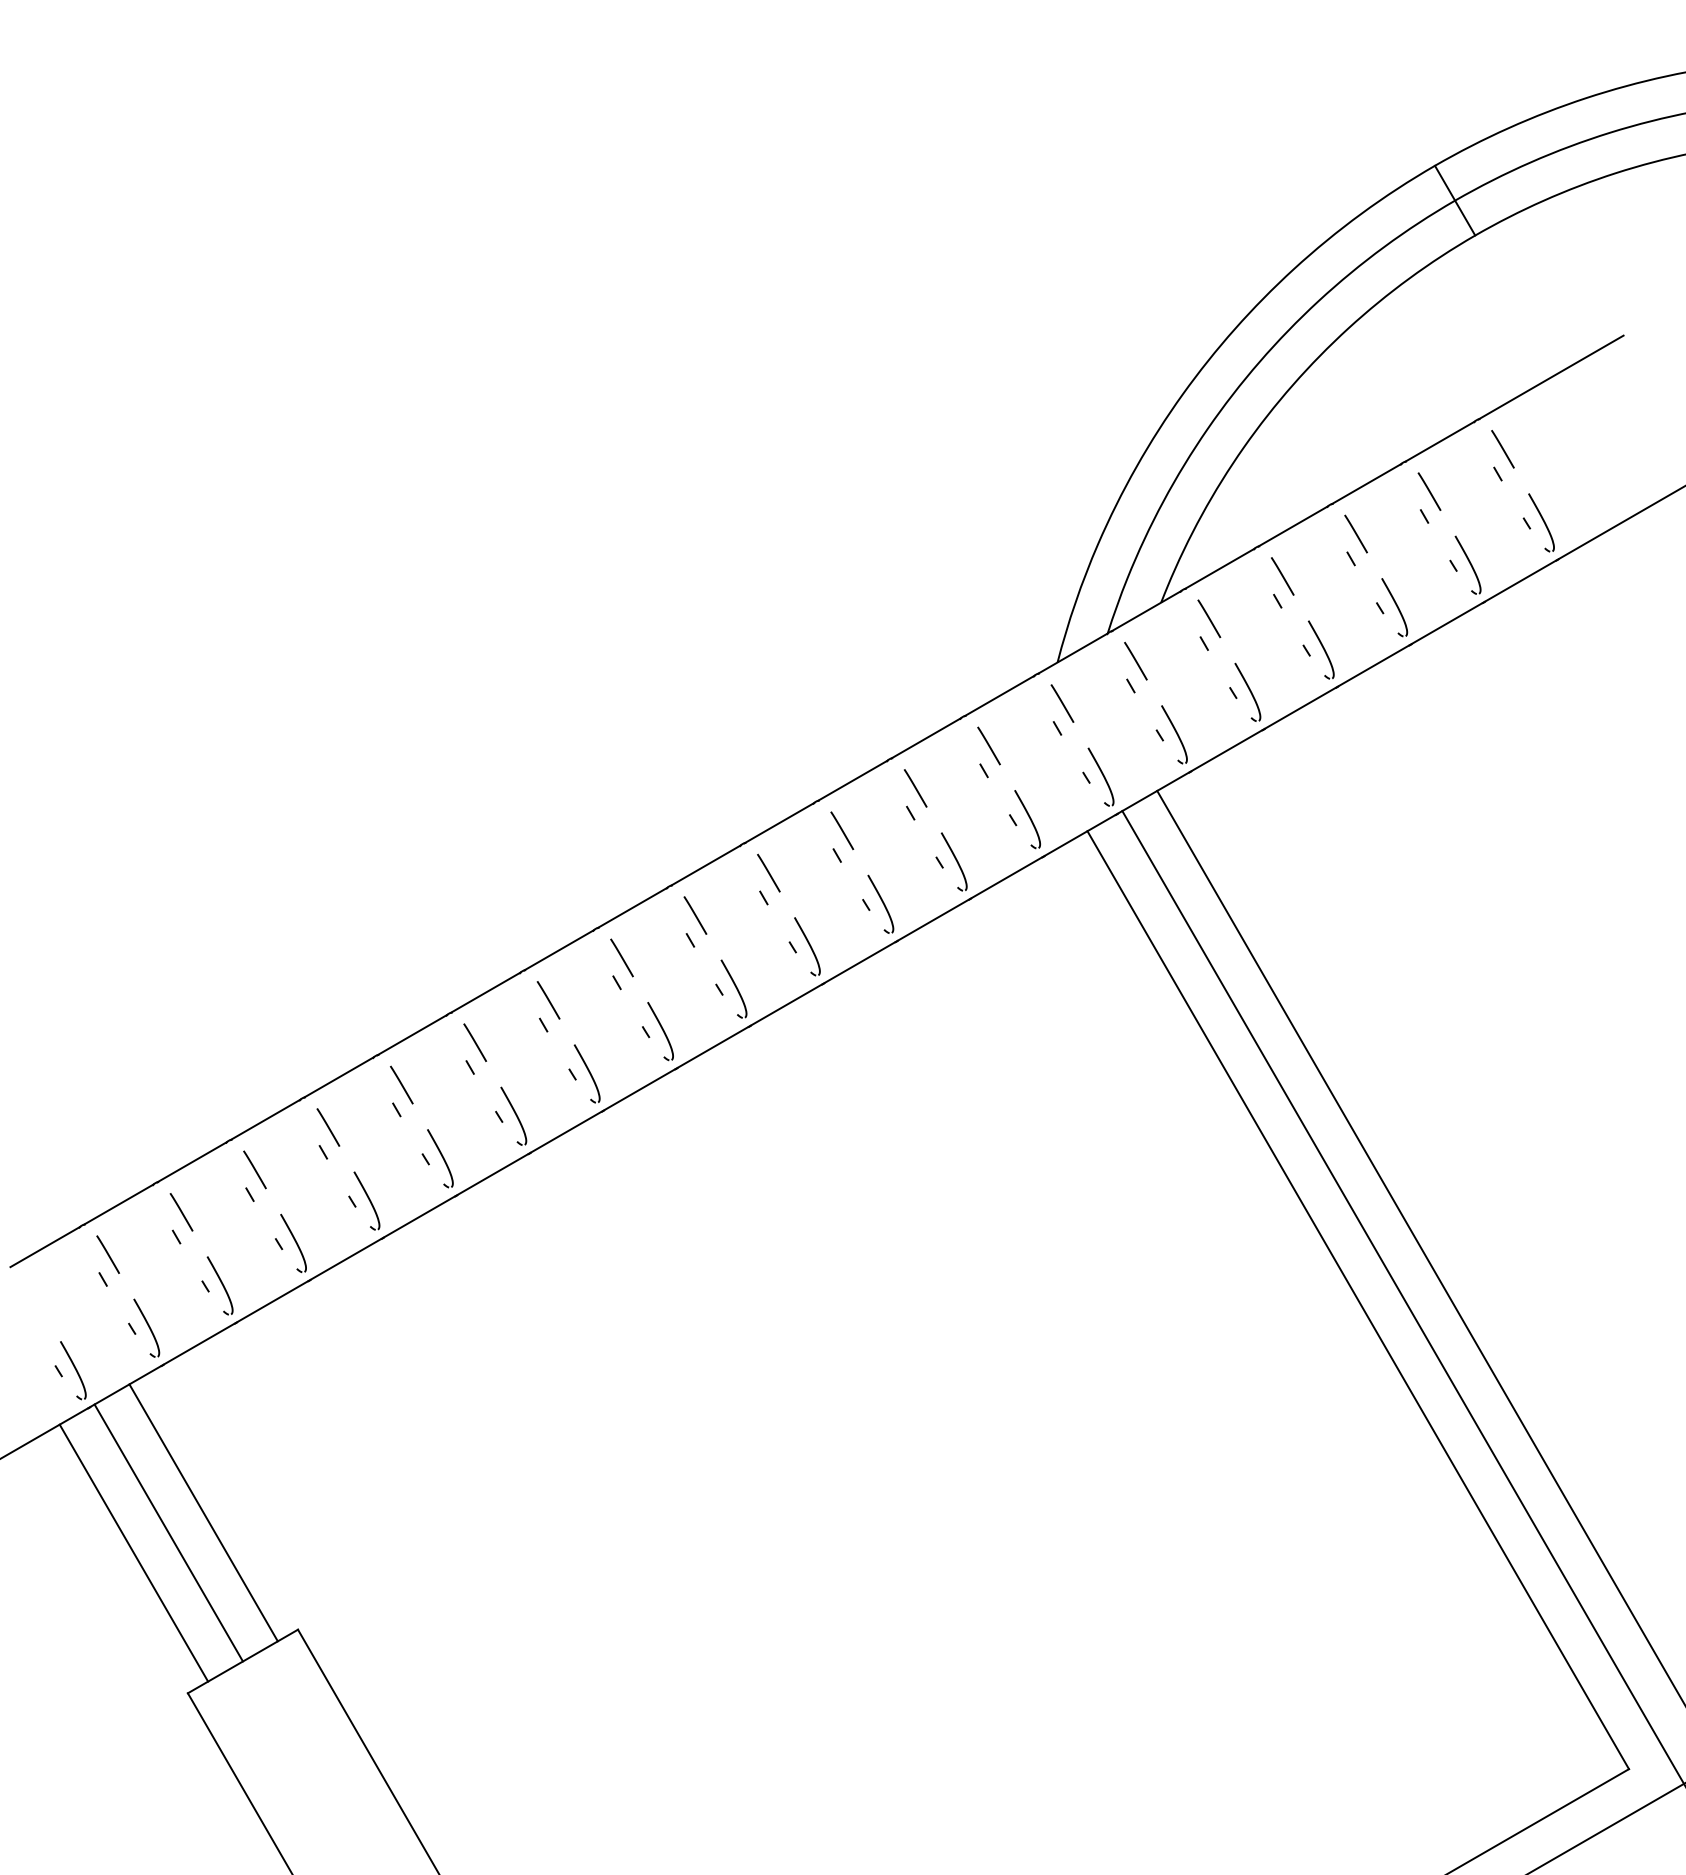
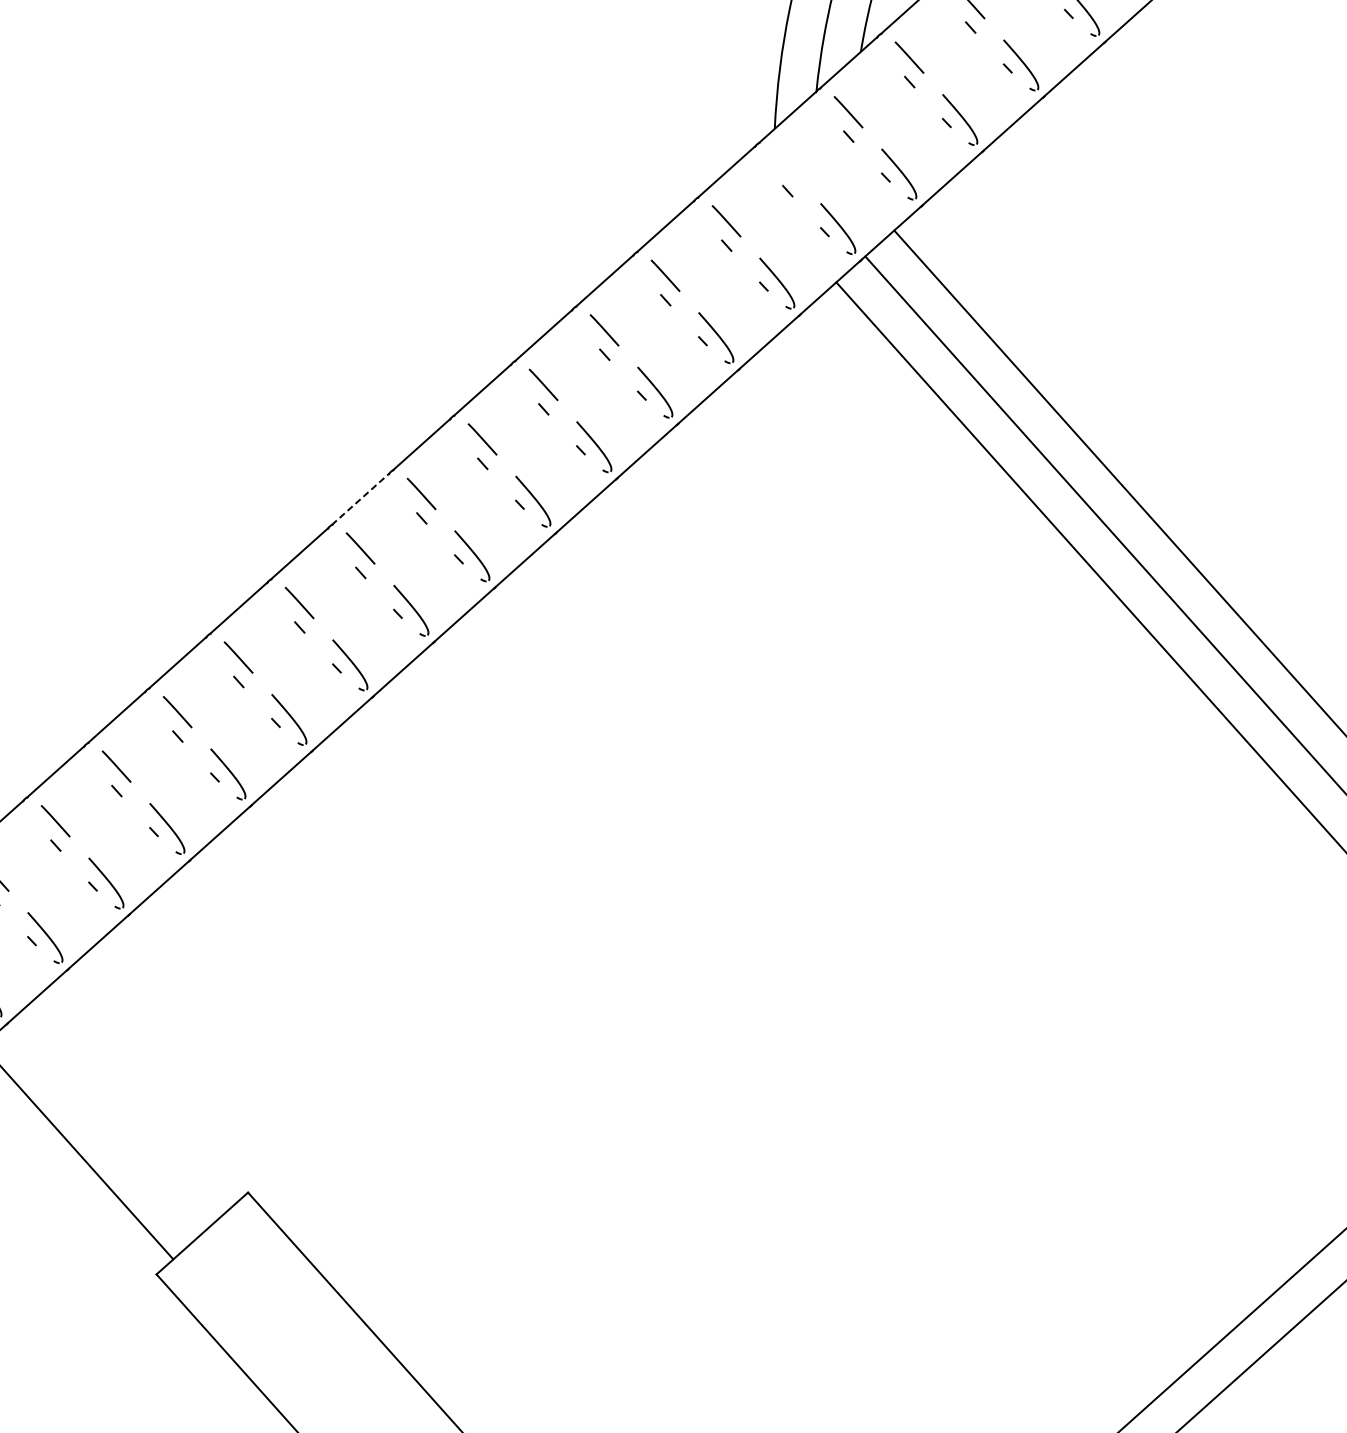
line: (1062, 703) -> (787, 166), removed
line: (559, 950) -> (361, 499), solid -> dashed
line: (203, 1512) -> (135, 1100), removed
line: (168, 1532) -> (106, 1126), removed

